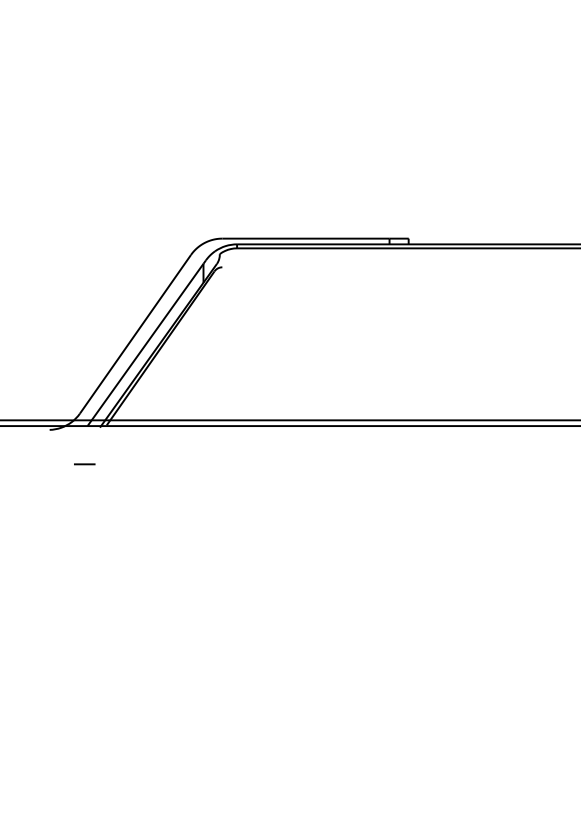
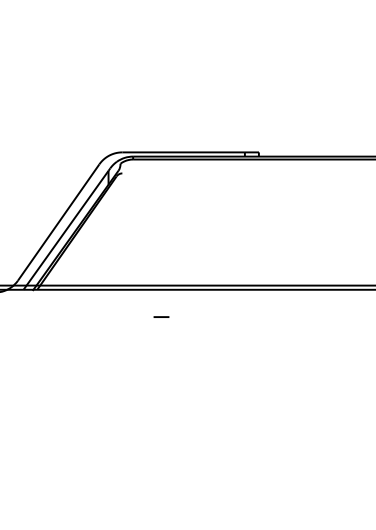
line: (84, 464) -> (161, 317), moved

